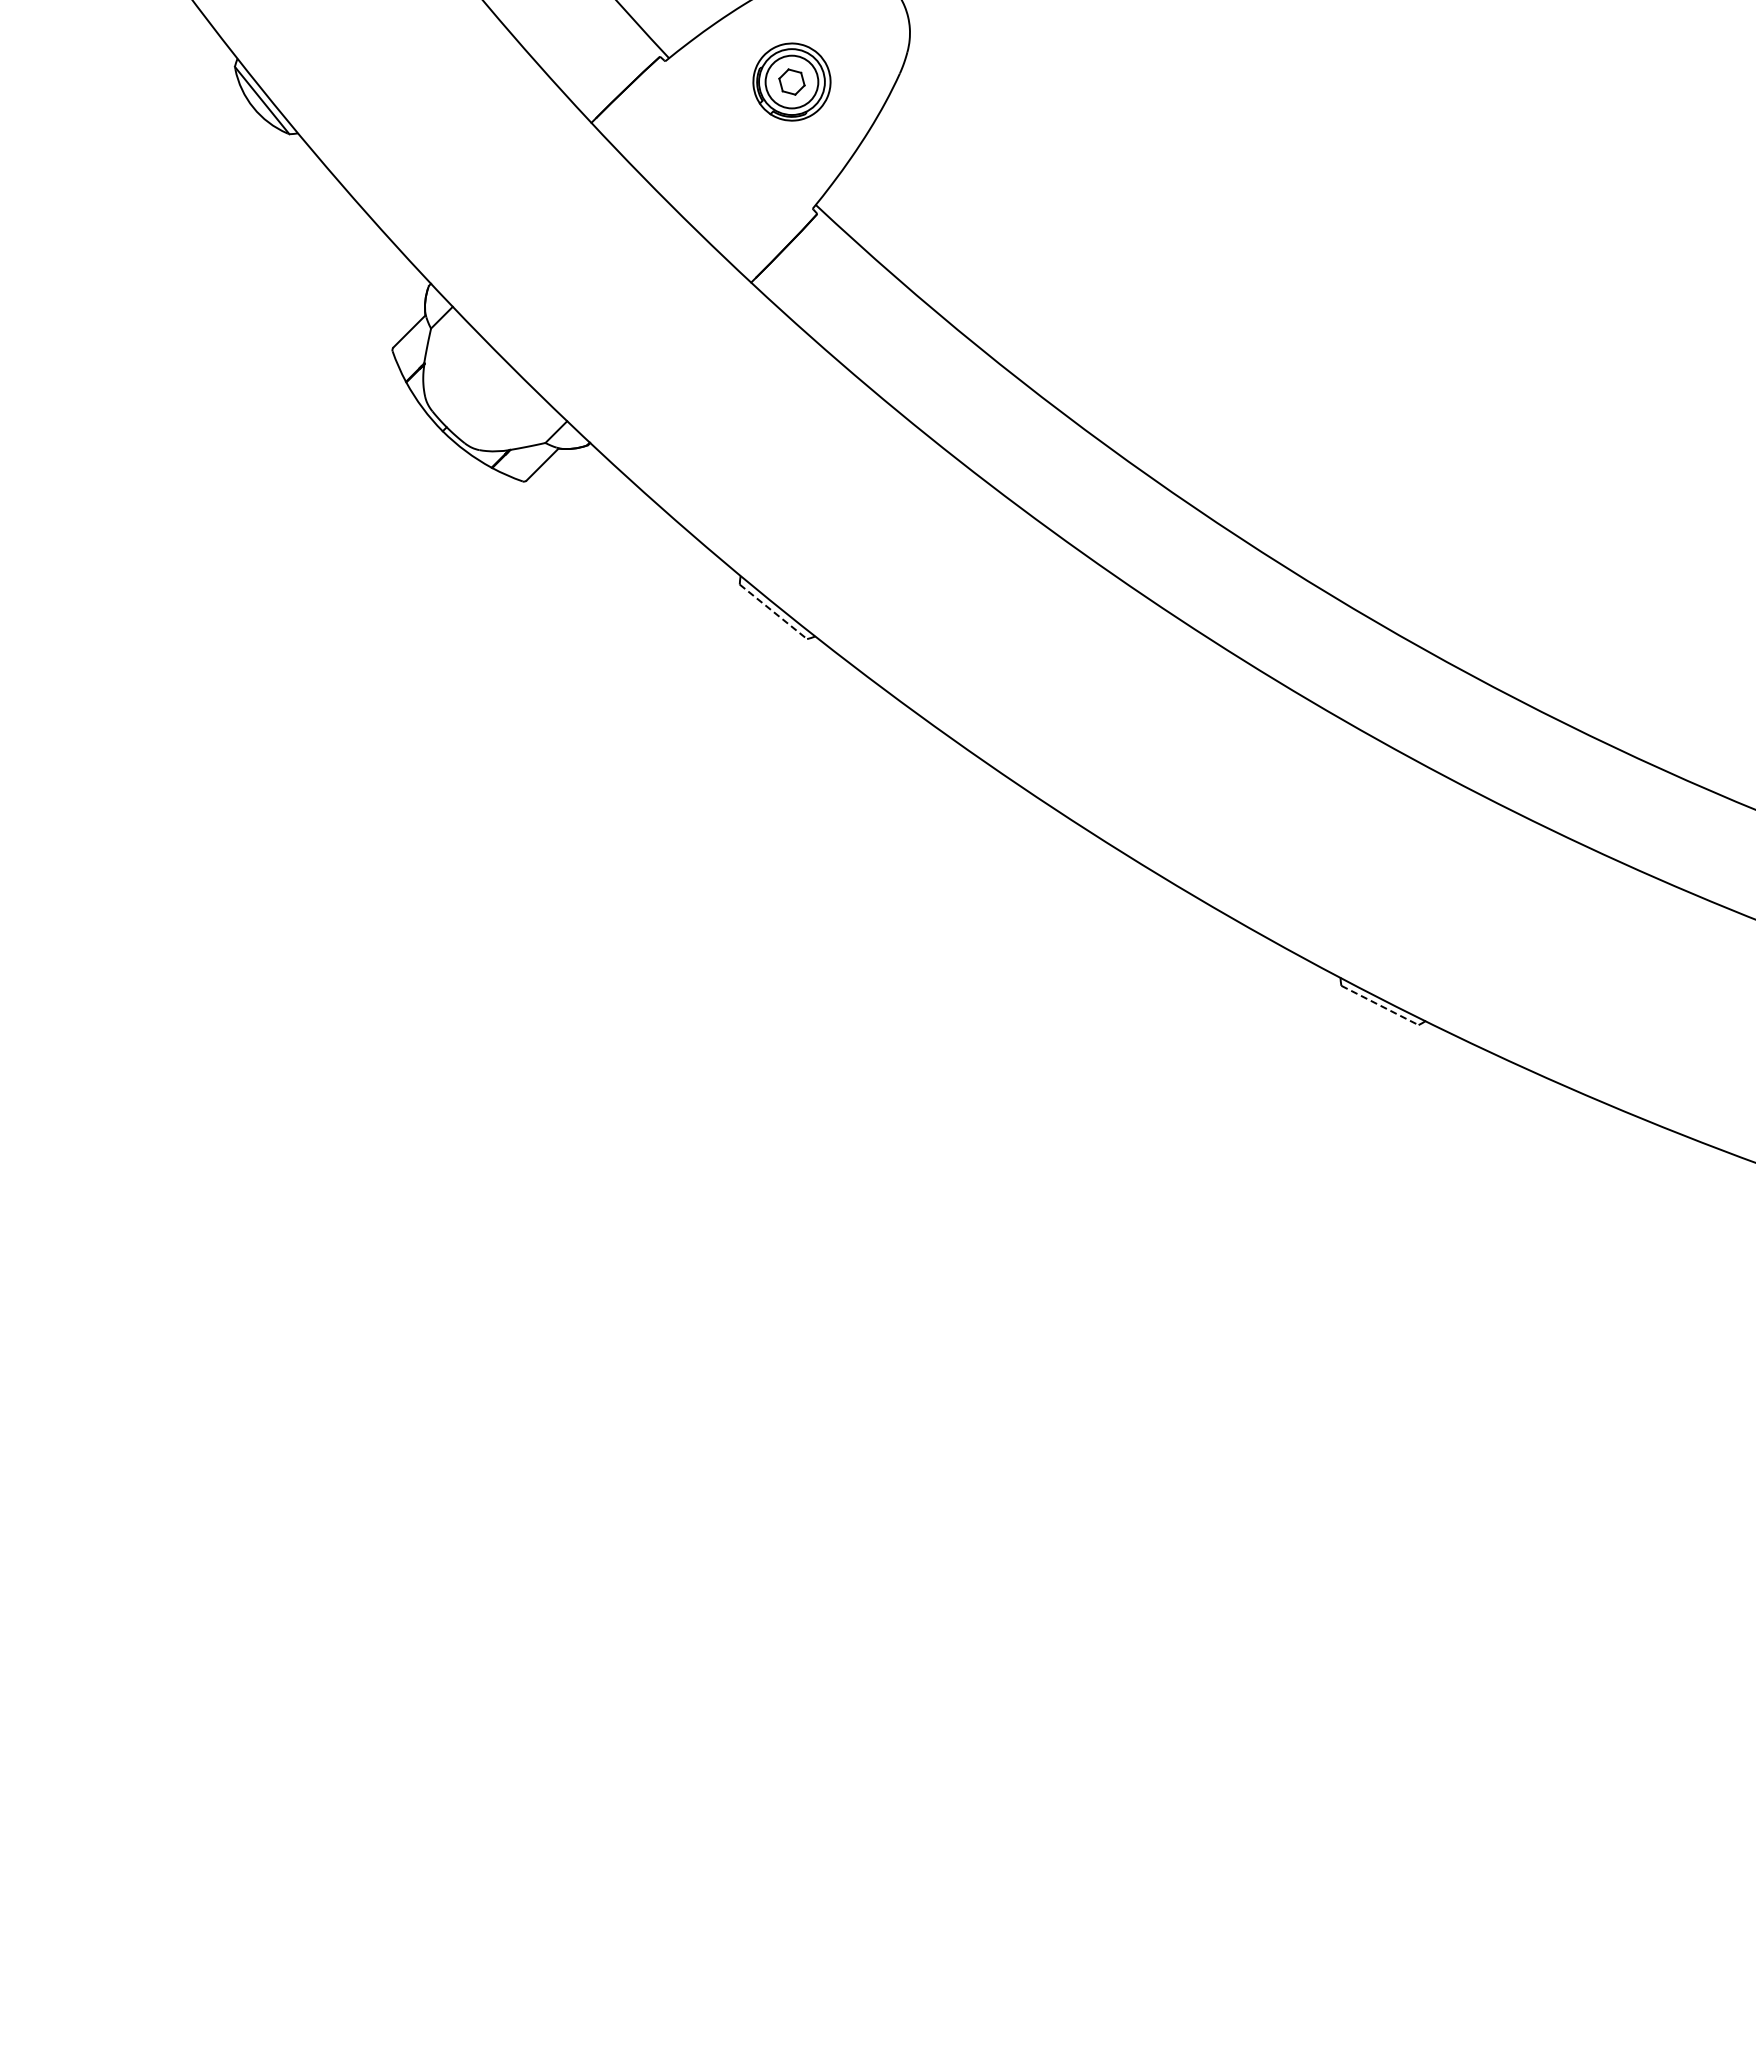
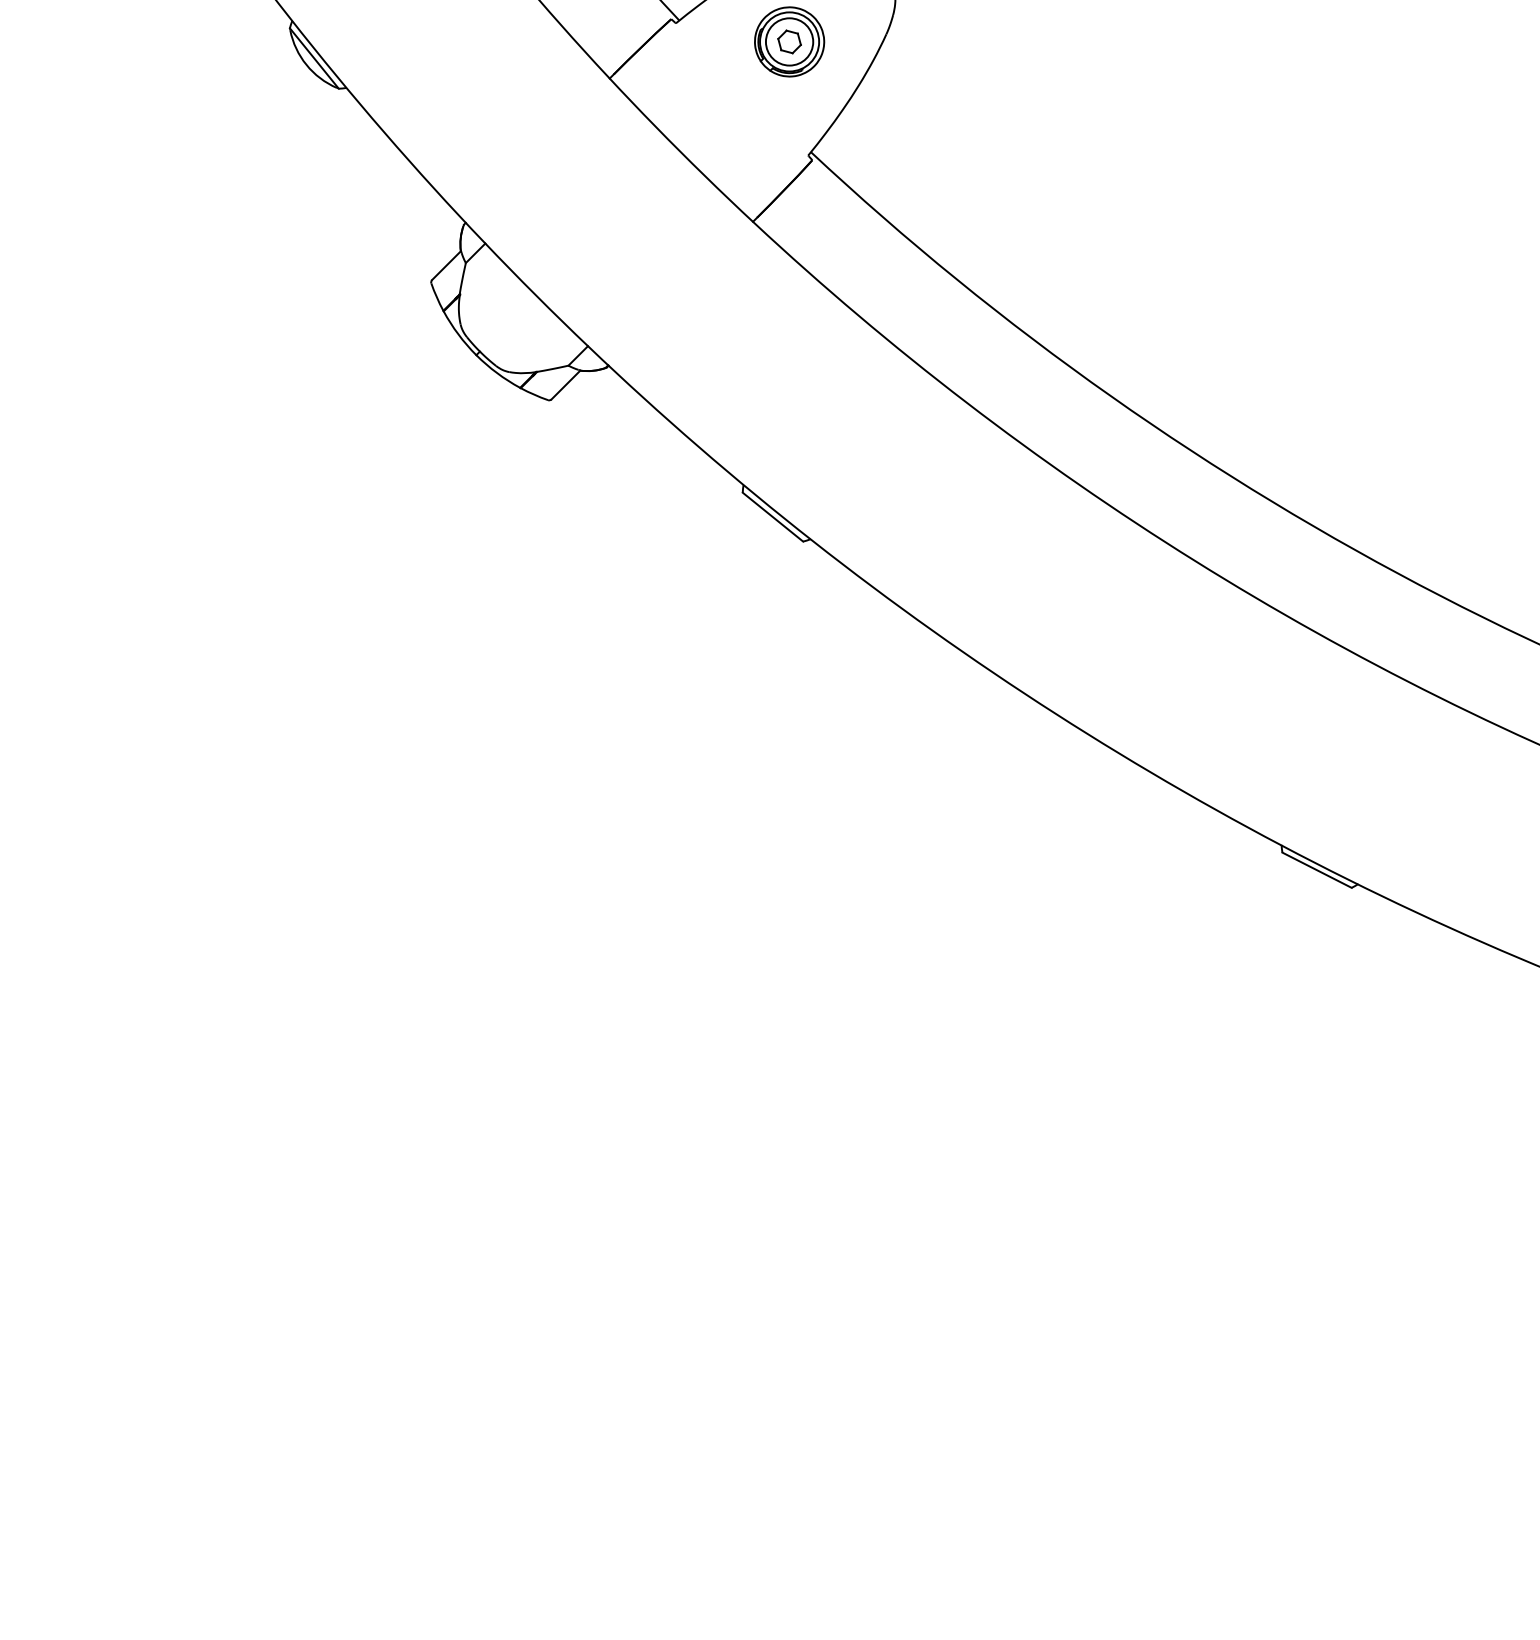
line: (773, 612) -> (773, 517), dashed -> solid
line: (1380, 1005) -> (1317, 870), dashed -> solid

